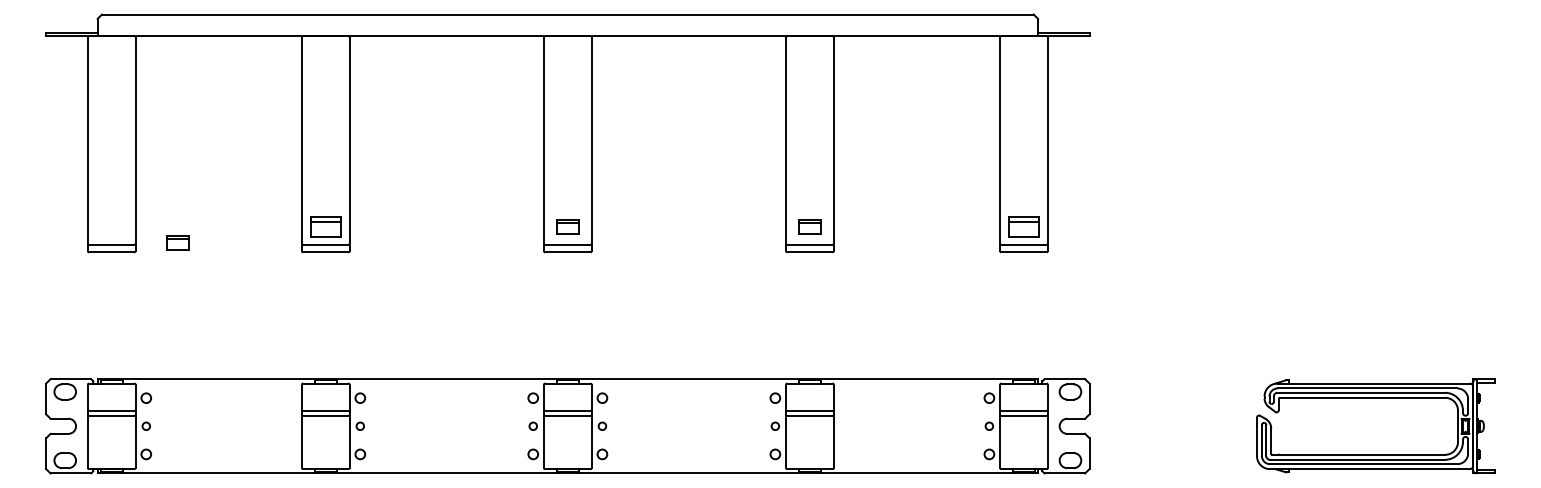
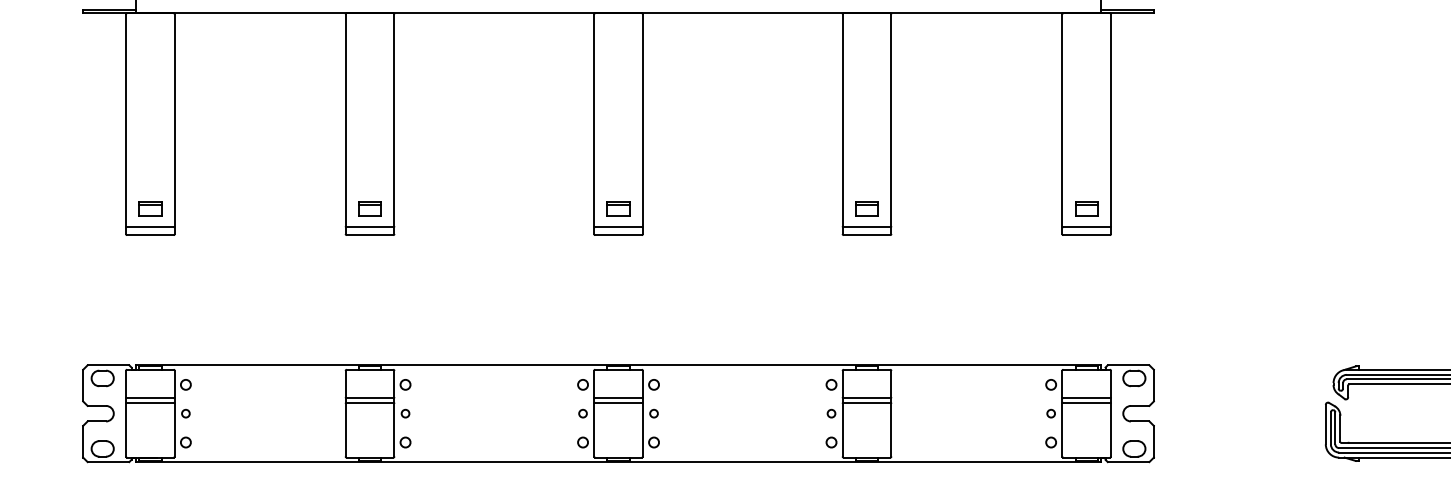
part: (325, 226) -> (369, 208), size x0.71
part: (1023, 226) -> (1086, 208), size x0.71
part: (177, 242) -> (150, 208), moved

